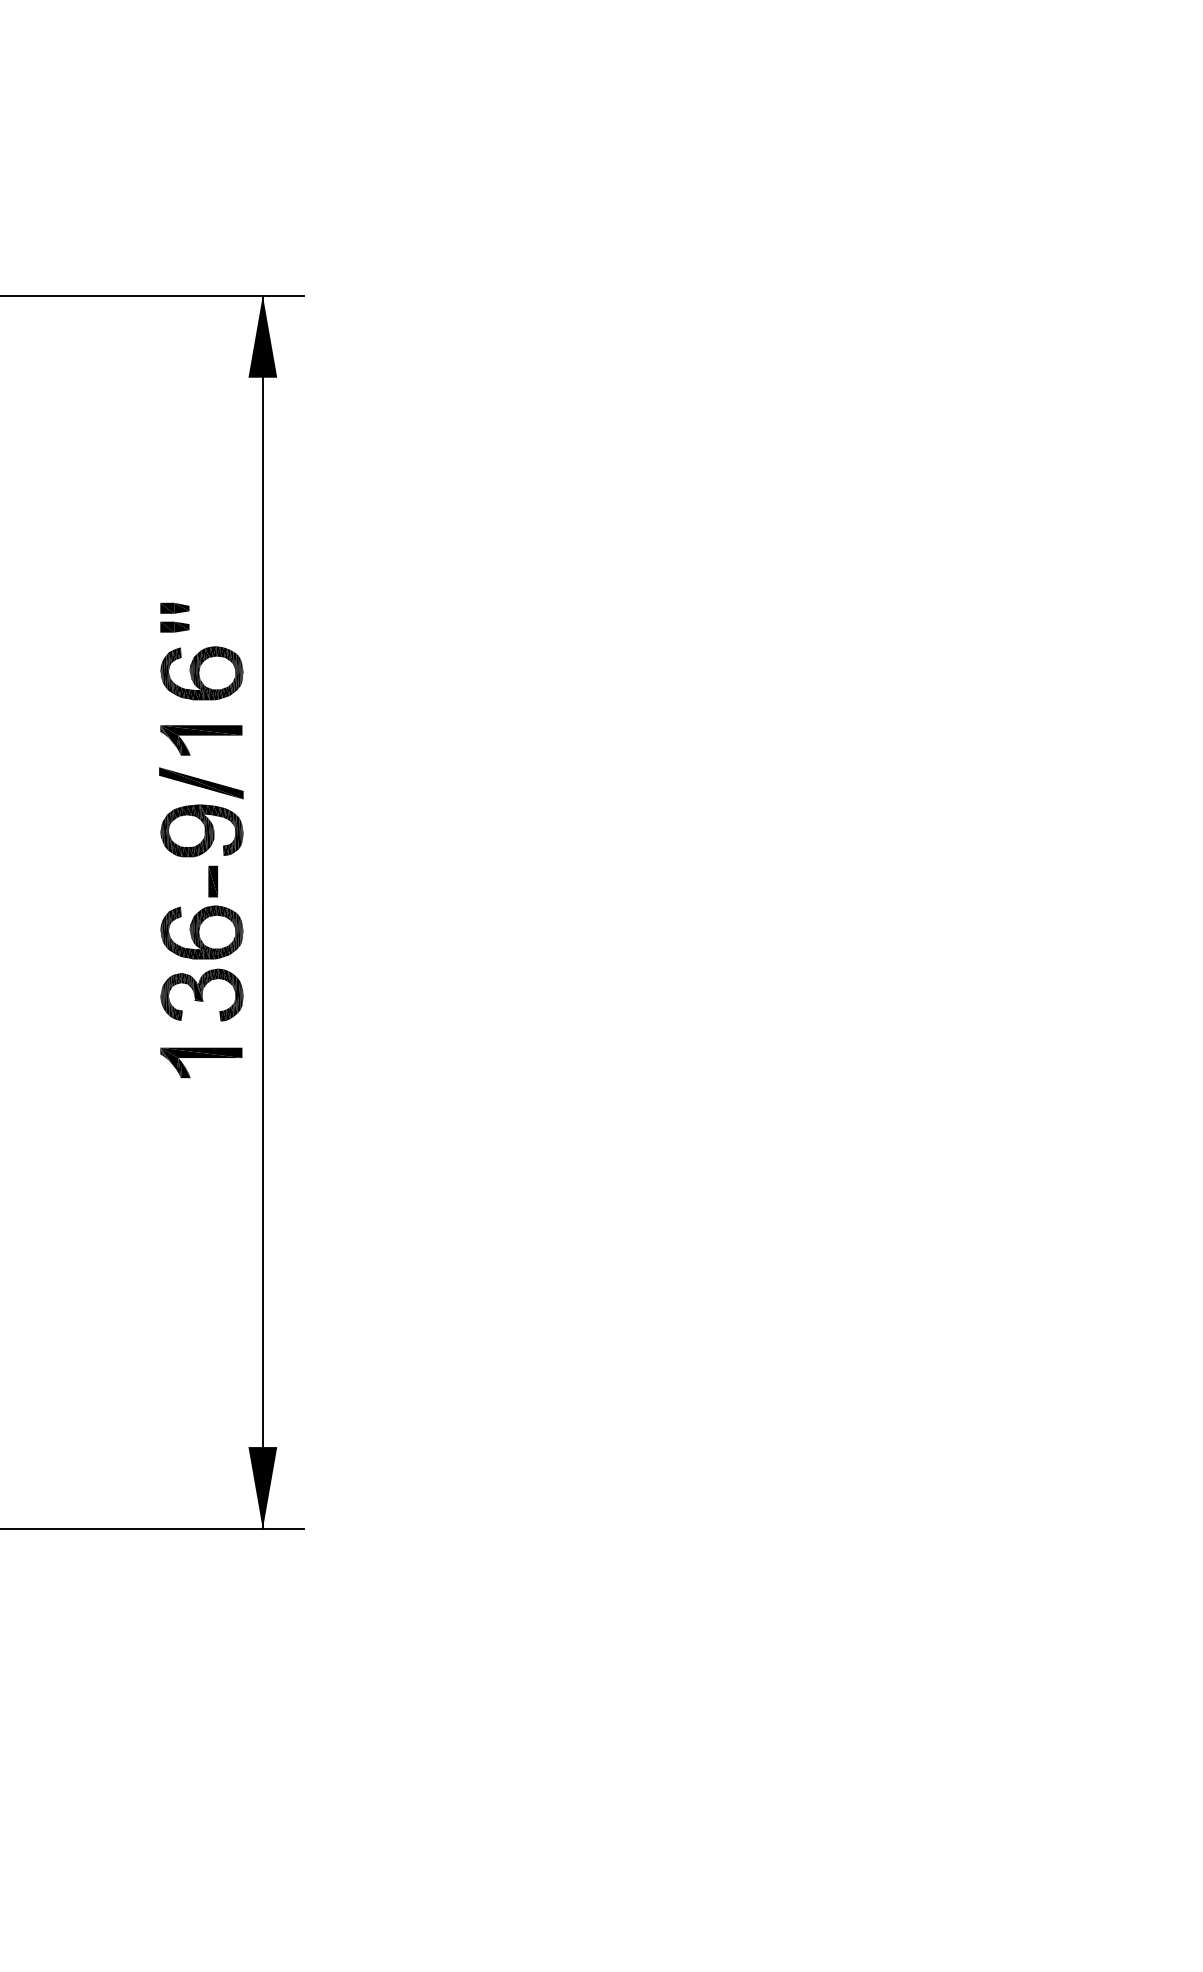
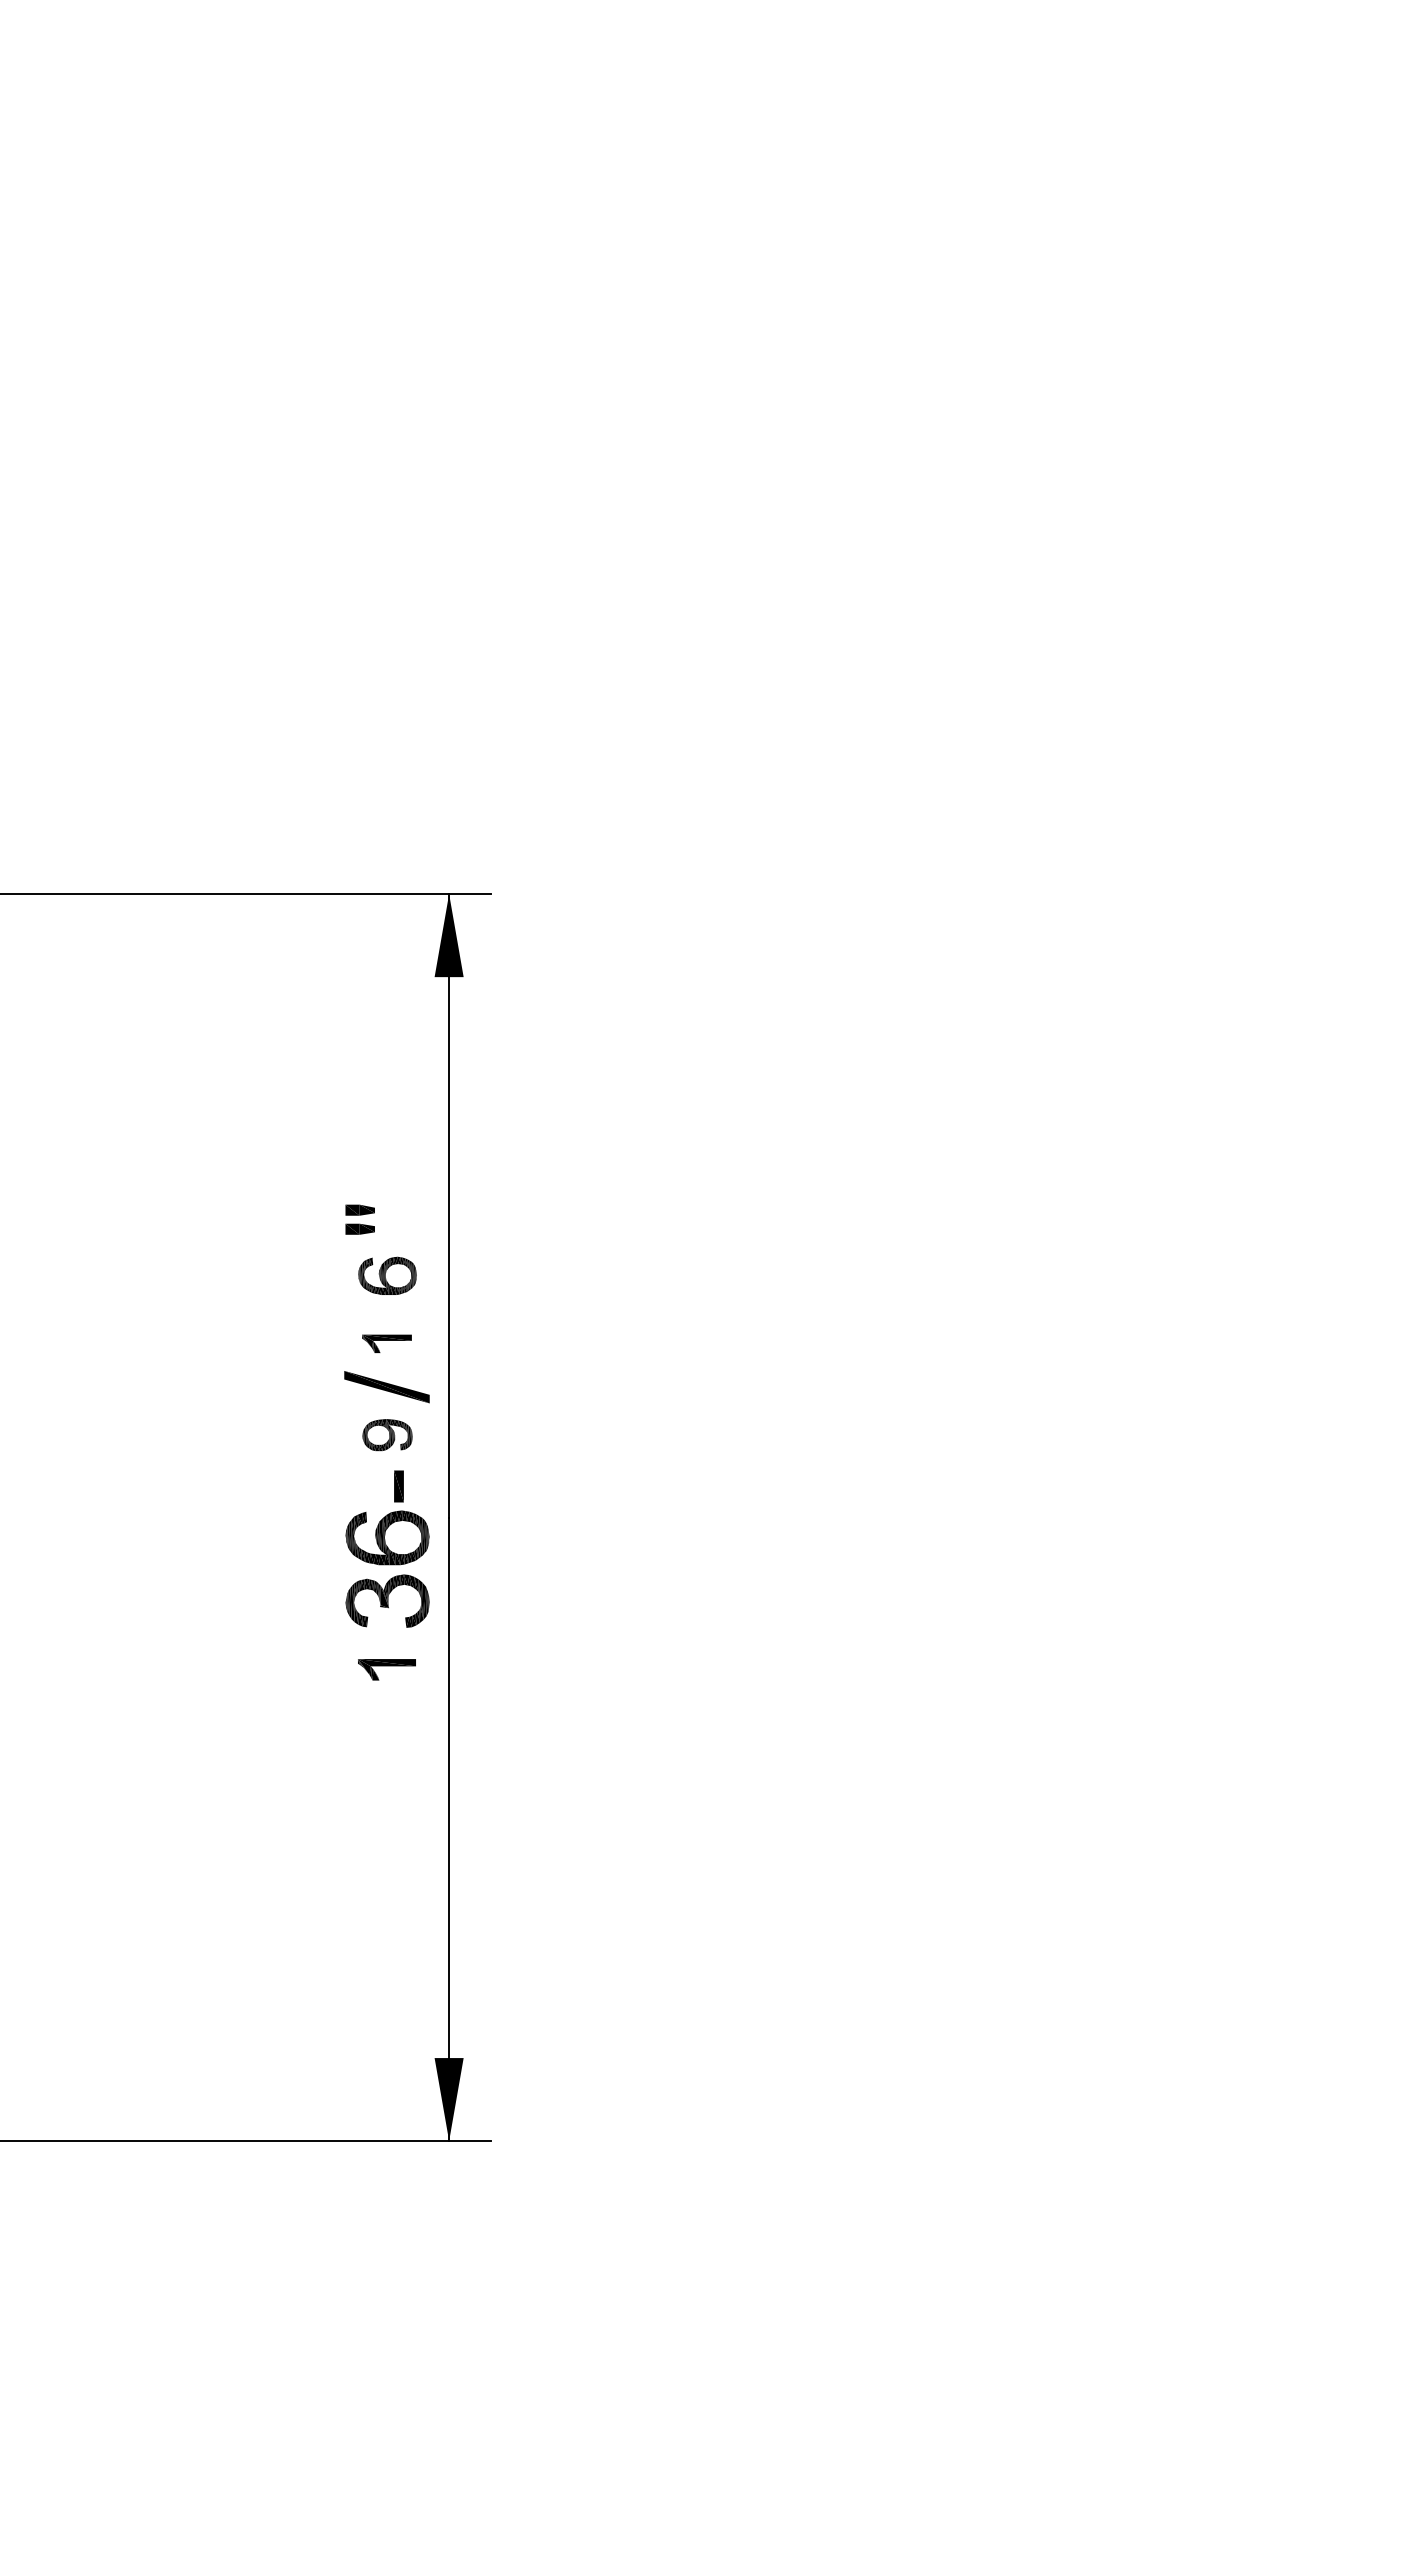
part: (201, 672) -> (387, 1275), size x0.7
part: (200, 740) -> (386, 1343), size x0.6
part: (201, 830) -> (387, 1434), size x0.6
part: (200, 1062) -> (386, 1669), size x0.7

